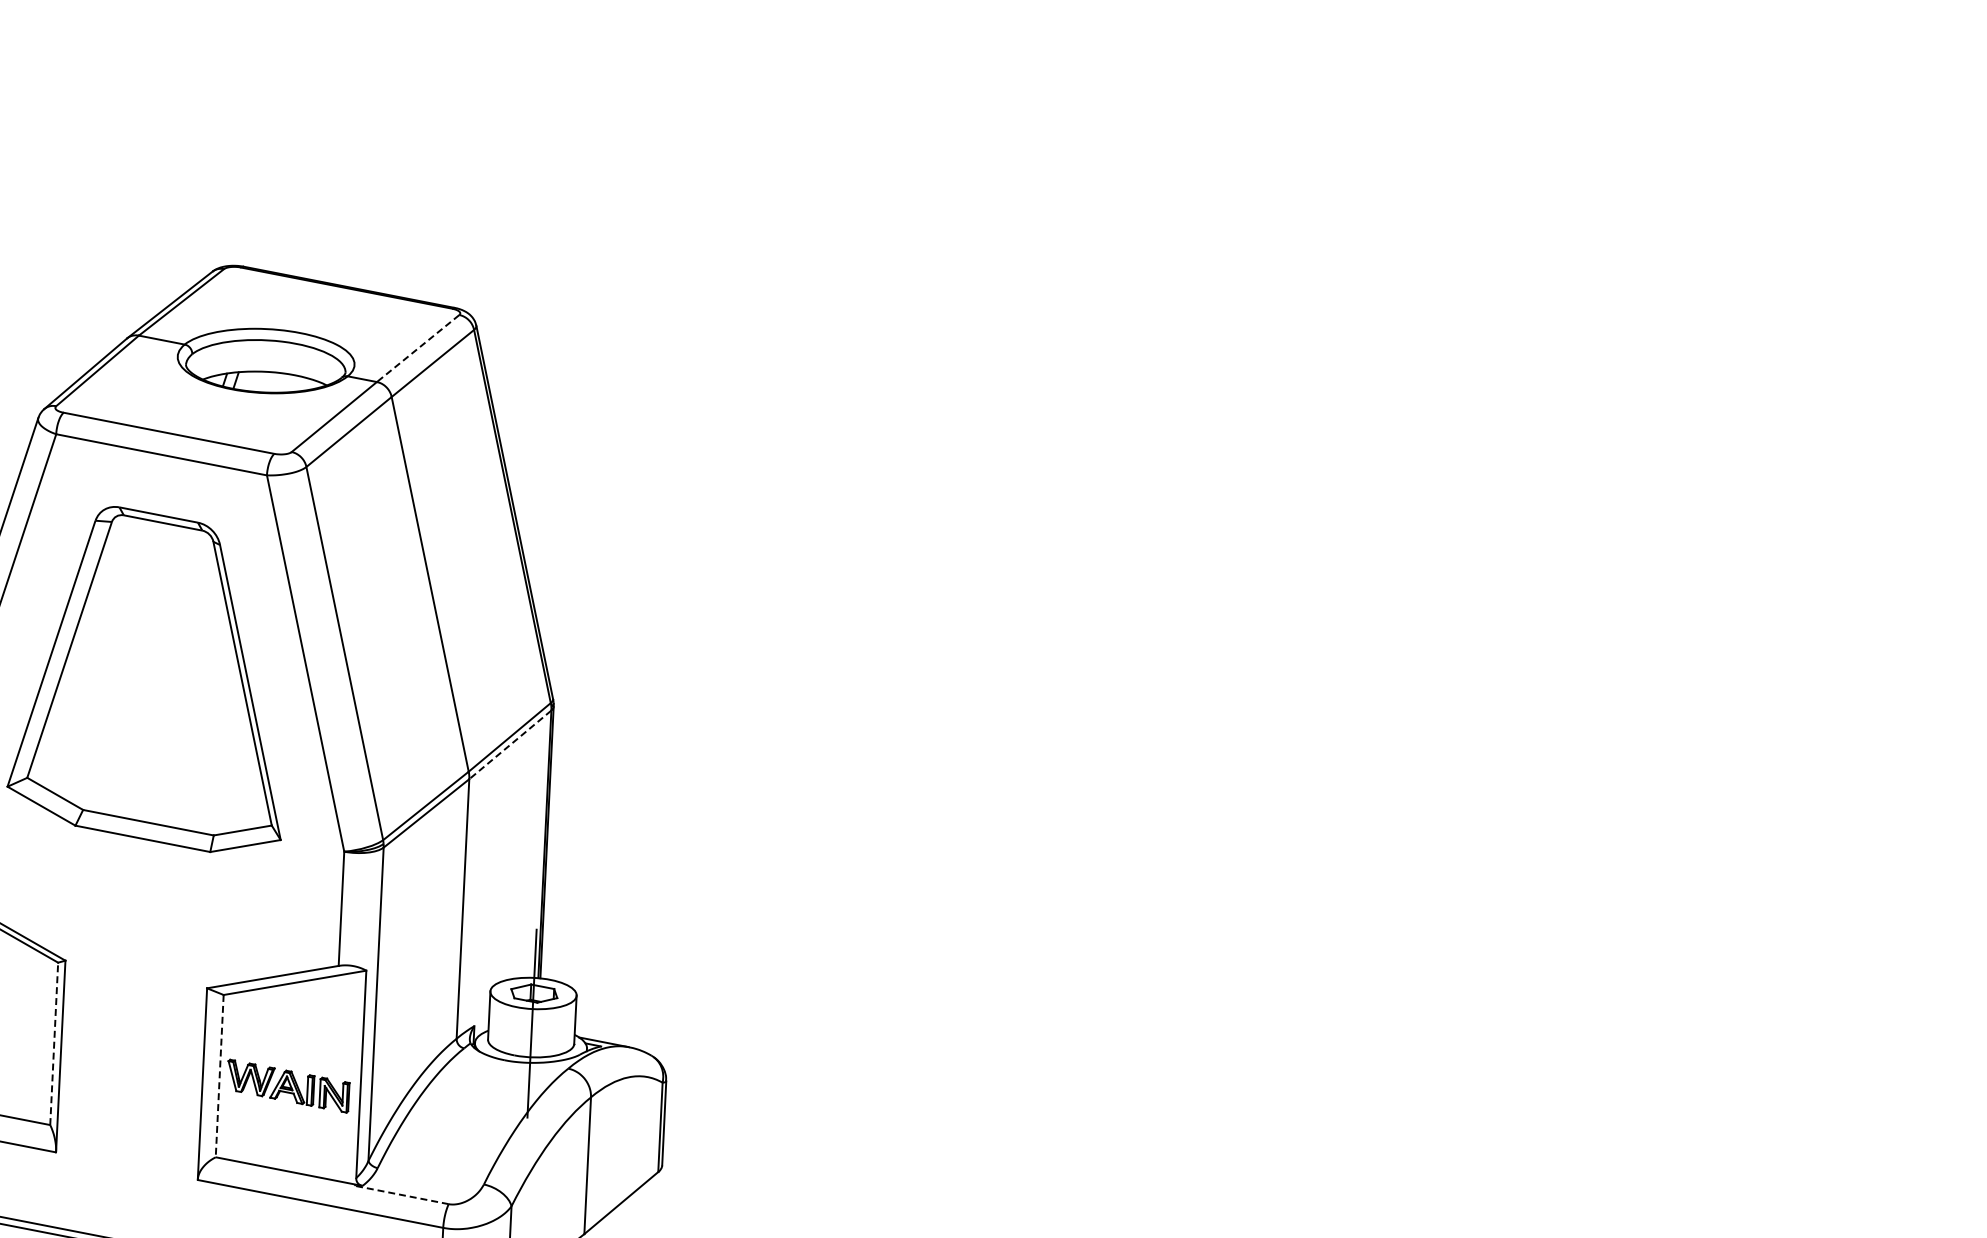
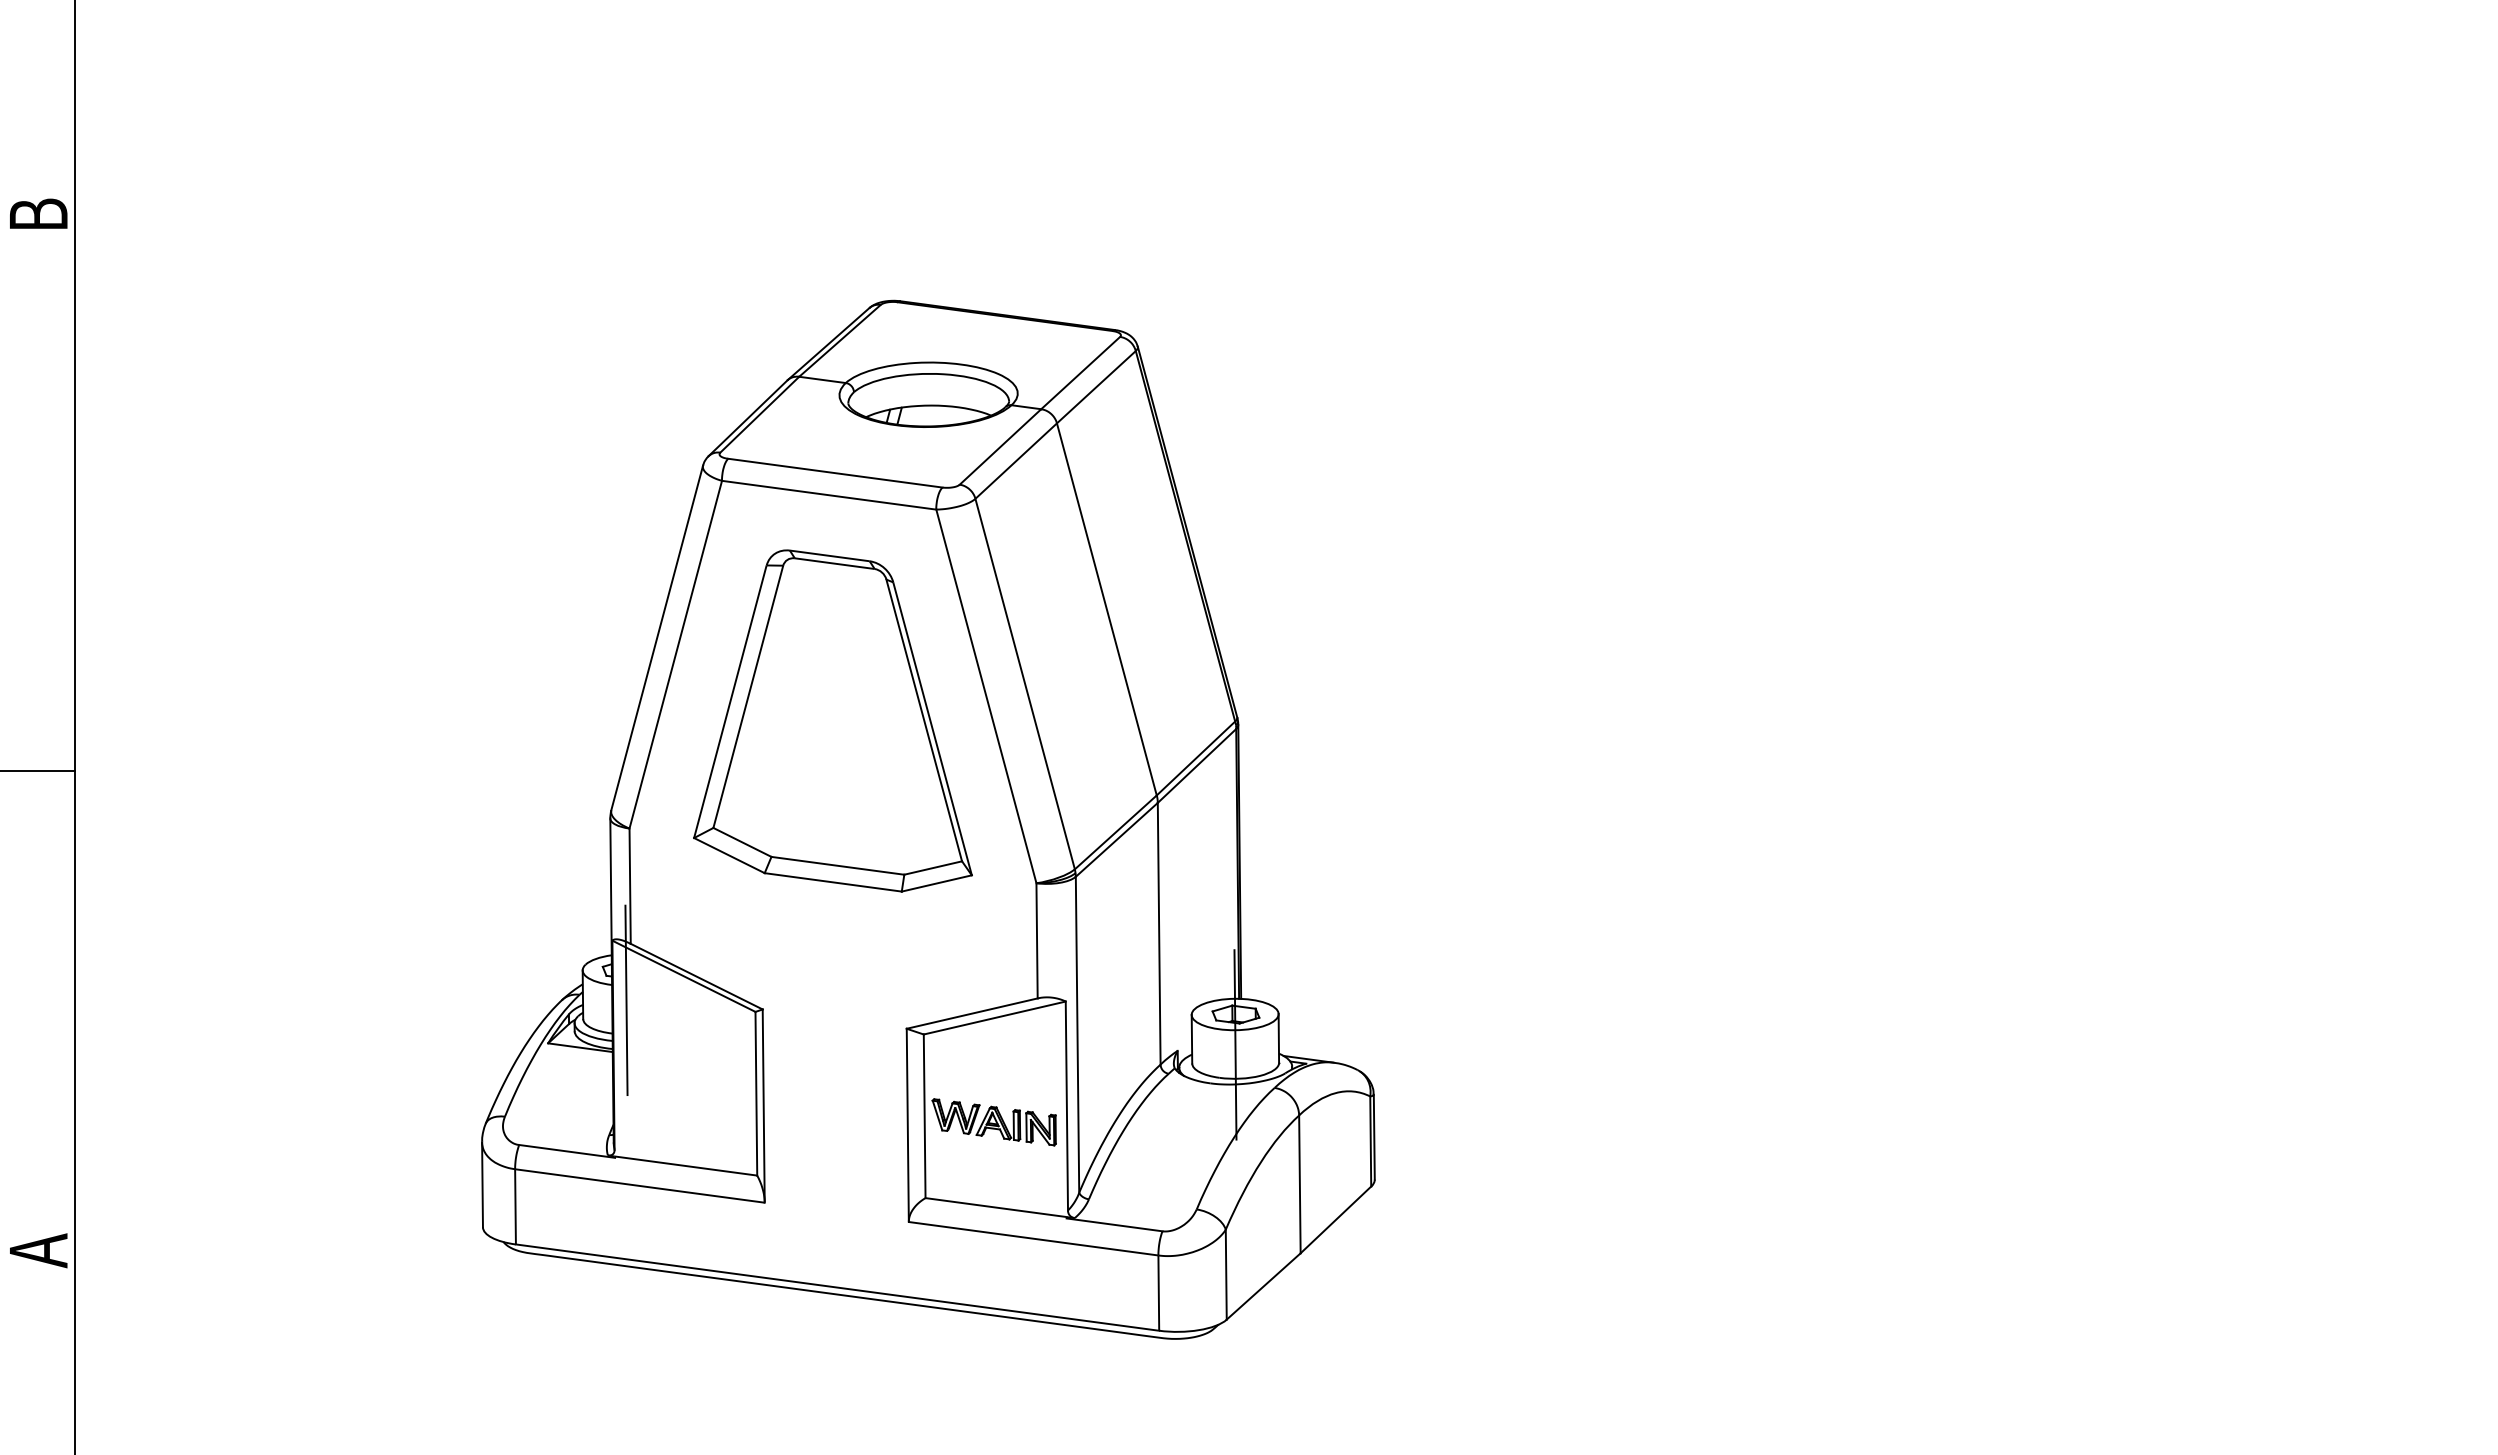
line: (417, 348) -> (1080, 373), dashed -> solid
line: (510, 744) -> (1197, 765), dashed -> solid
line: (54, 1043) -> (756, 1093), dashed -> solid
line: (219, 1076) -> (924, 1116), dashed -> solid
line: (401, 1194) -> (1114, 1224), dashed -> solid

